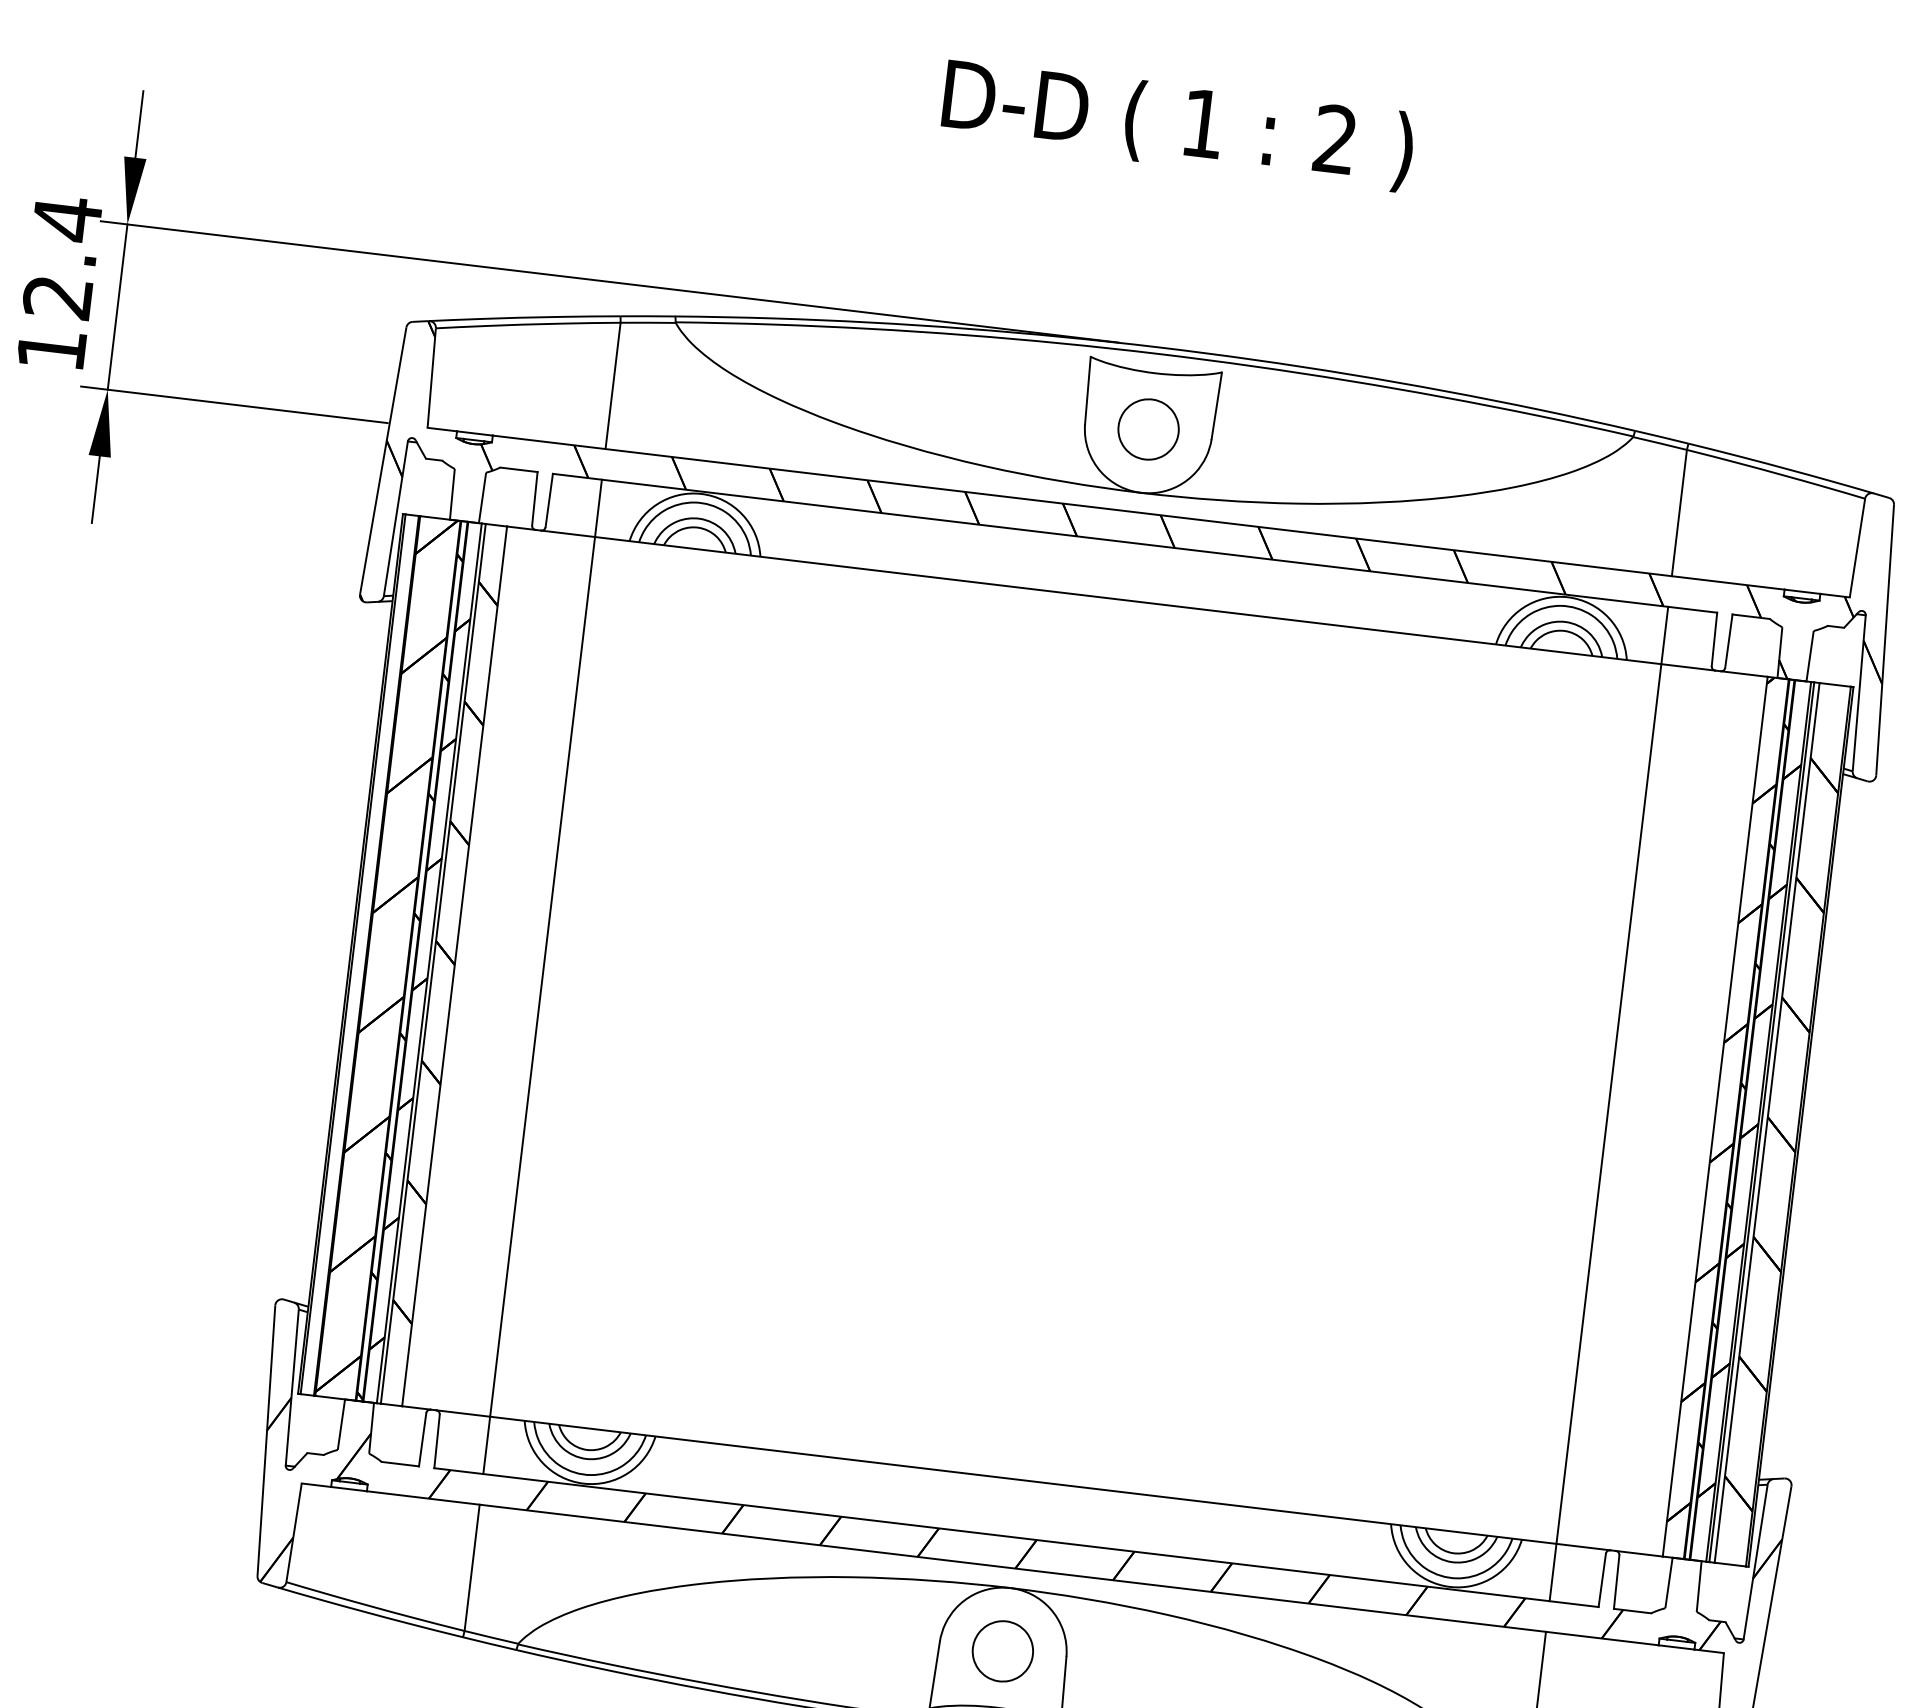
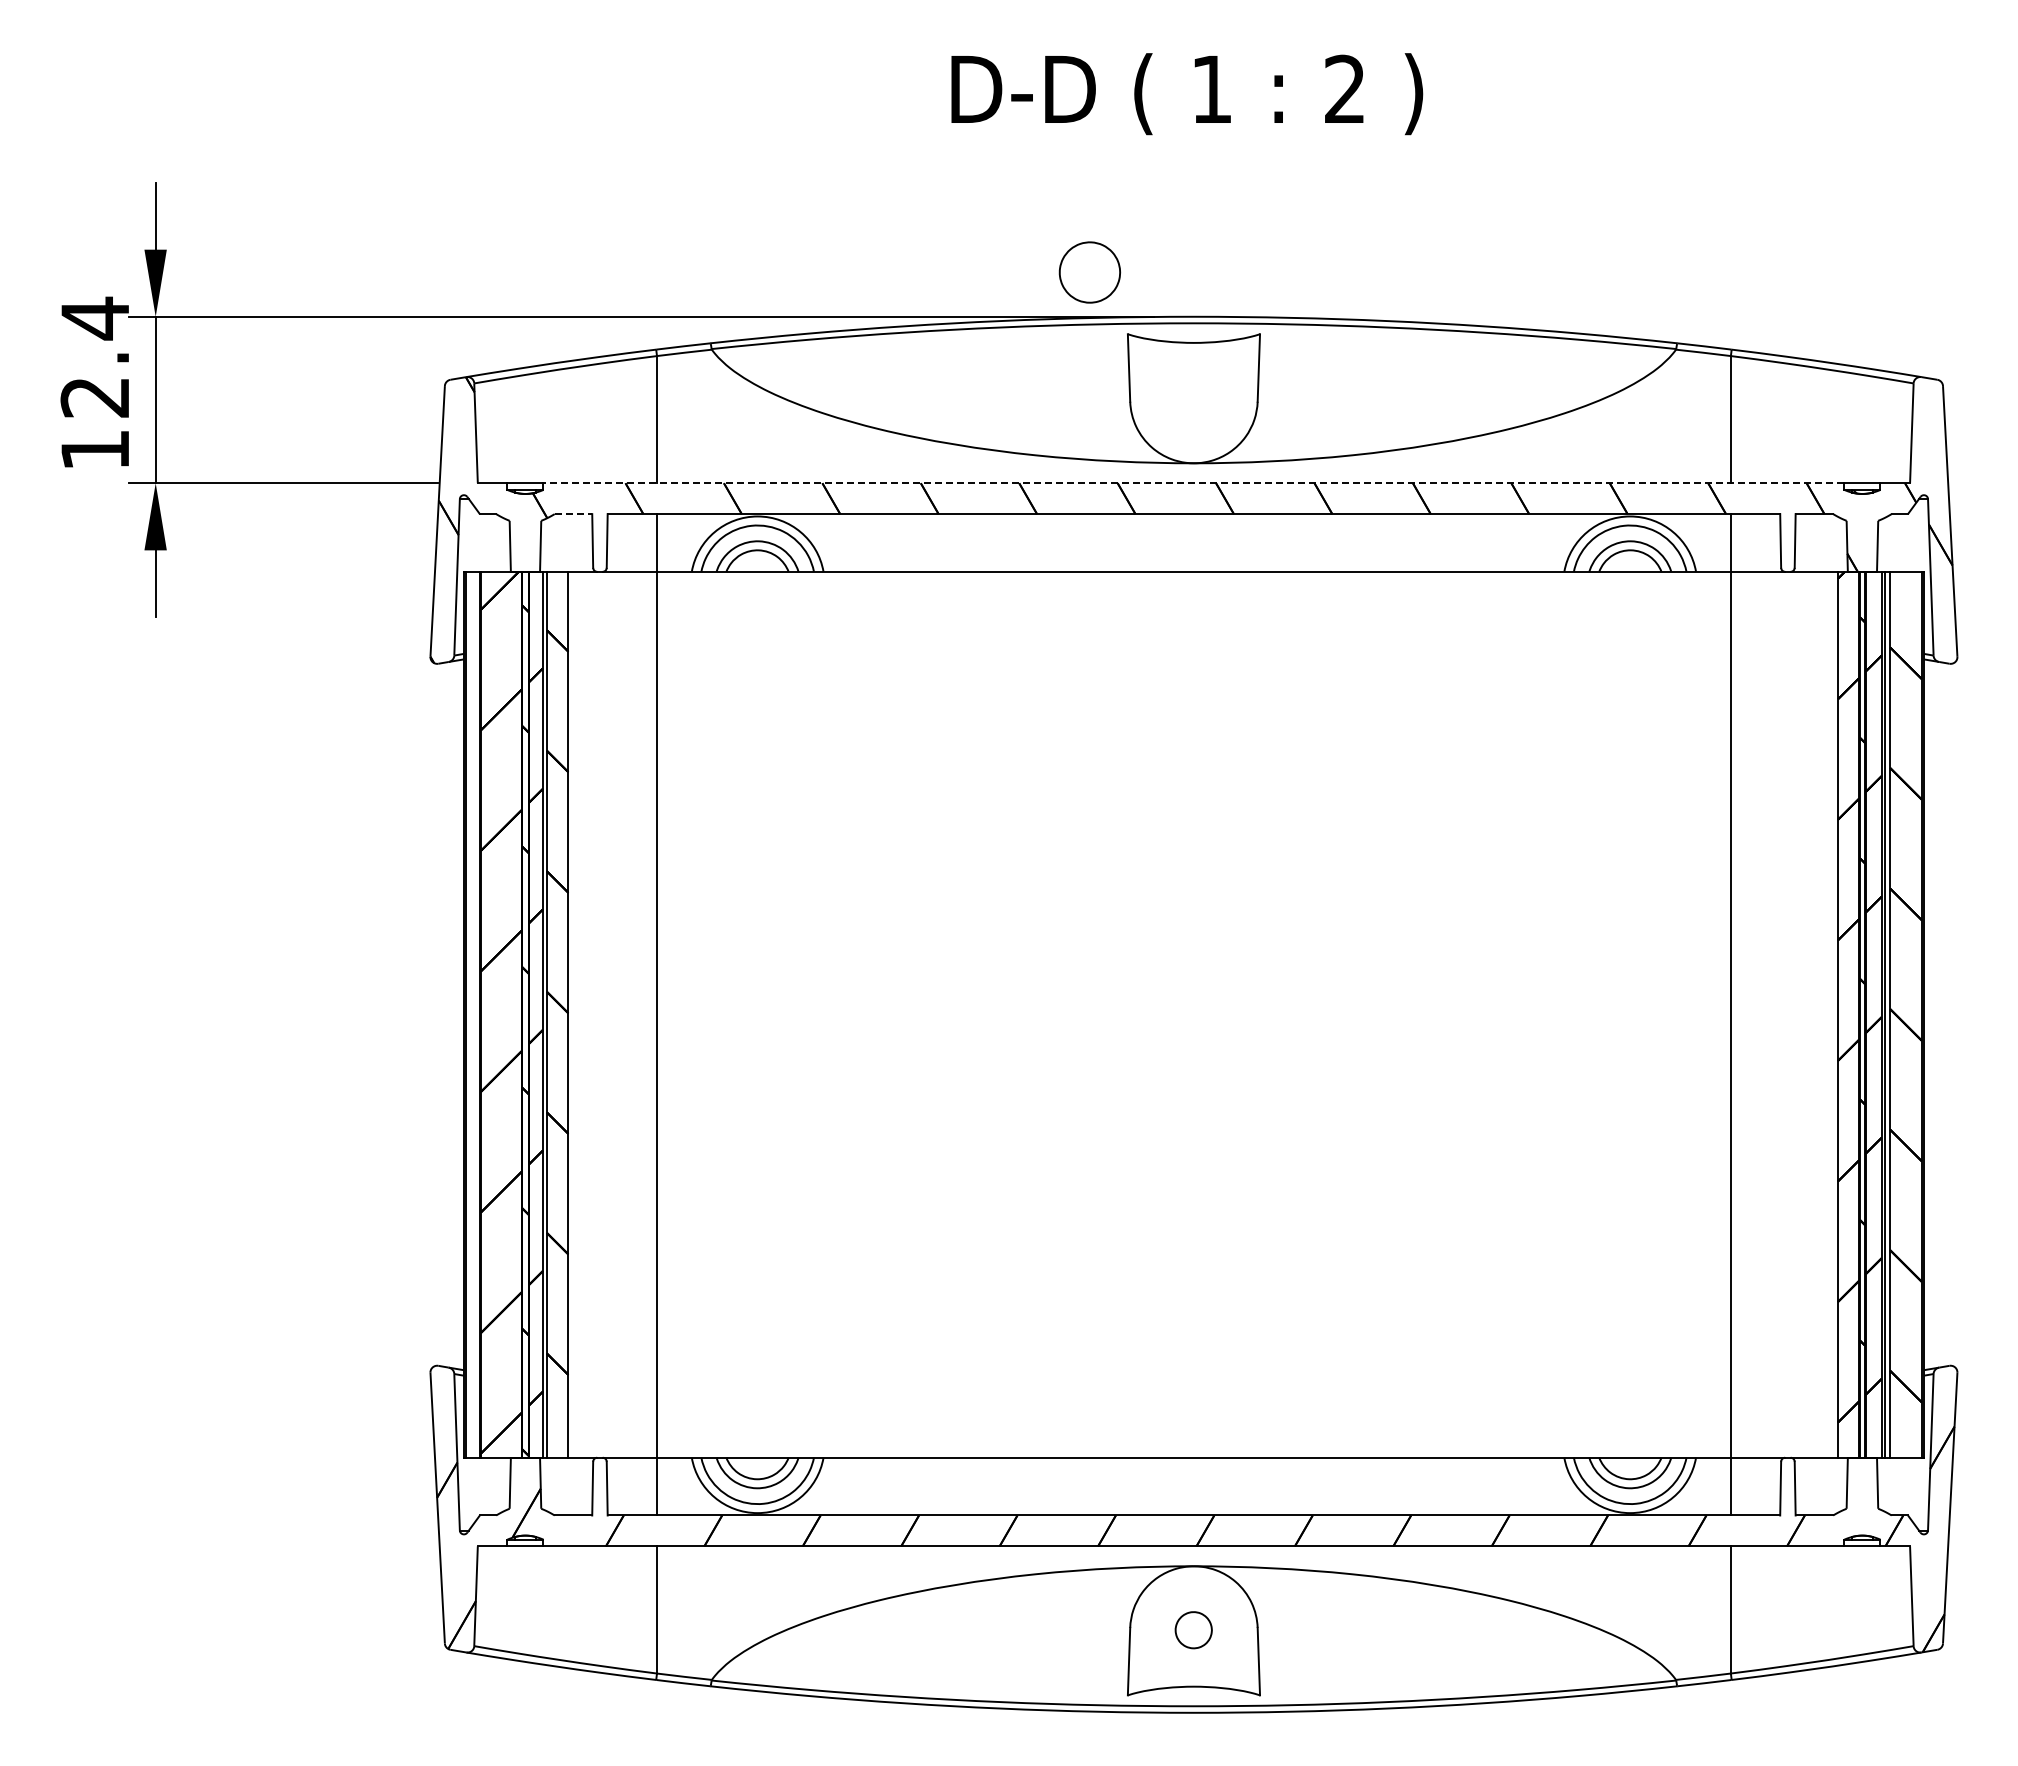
part: (1148, 429) -> (1089, 272), moved
line: (518, 470) -> (573, 514), solid -> dashed
line: (1138, 512) -> (1193, 483), solid -> dashed
part: (1002, 1651) -> (1193, 1630), size x0.6

